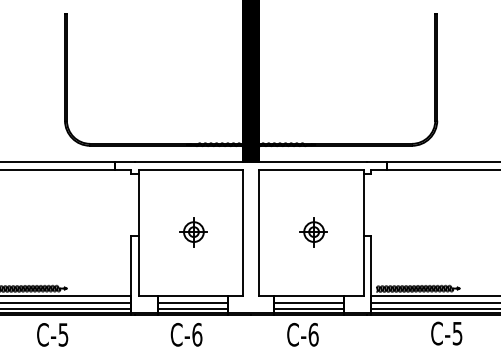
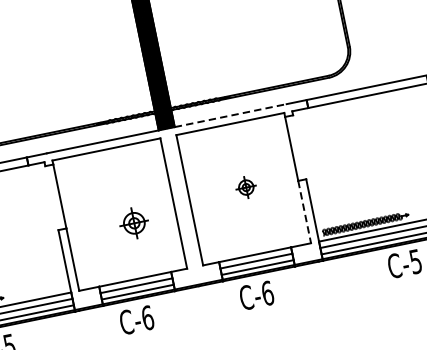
line: (313, 162) -> (231, 115), solid -> dashed
part: (193, 232) -> (134, 223), moved
part: (313, 232) -> (245, 187), size x0.7
line: (363, 266) -> (304, 212), solid -> dashed

